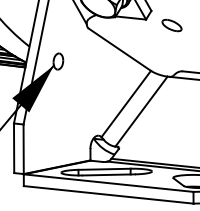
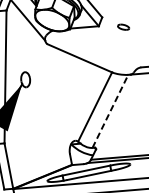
part: (171, 25) -> (123, 27), size x0.6
line: (141, 111) -> (110, 111), solid -> dashed

